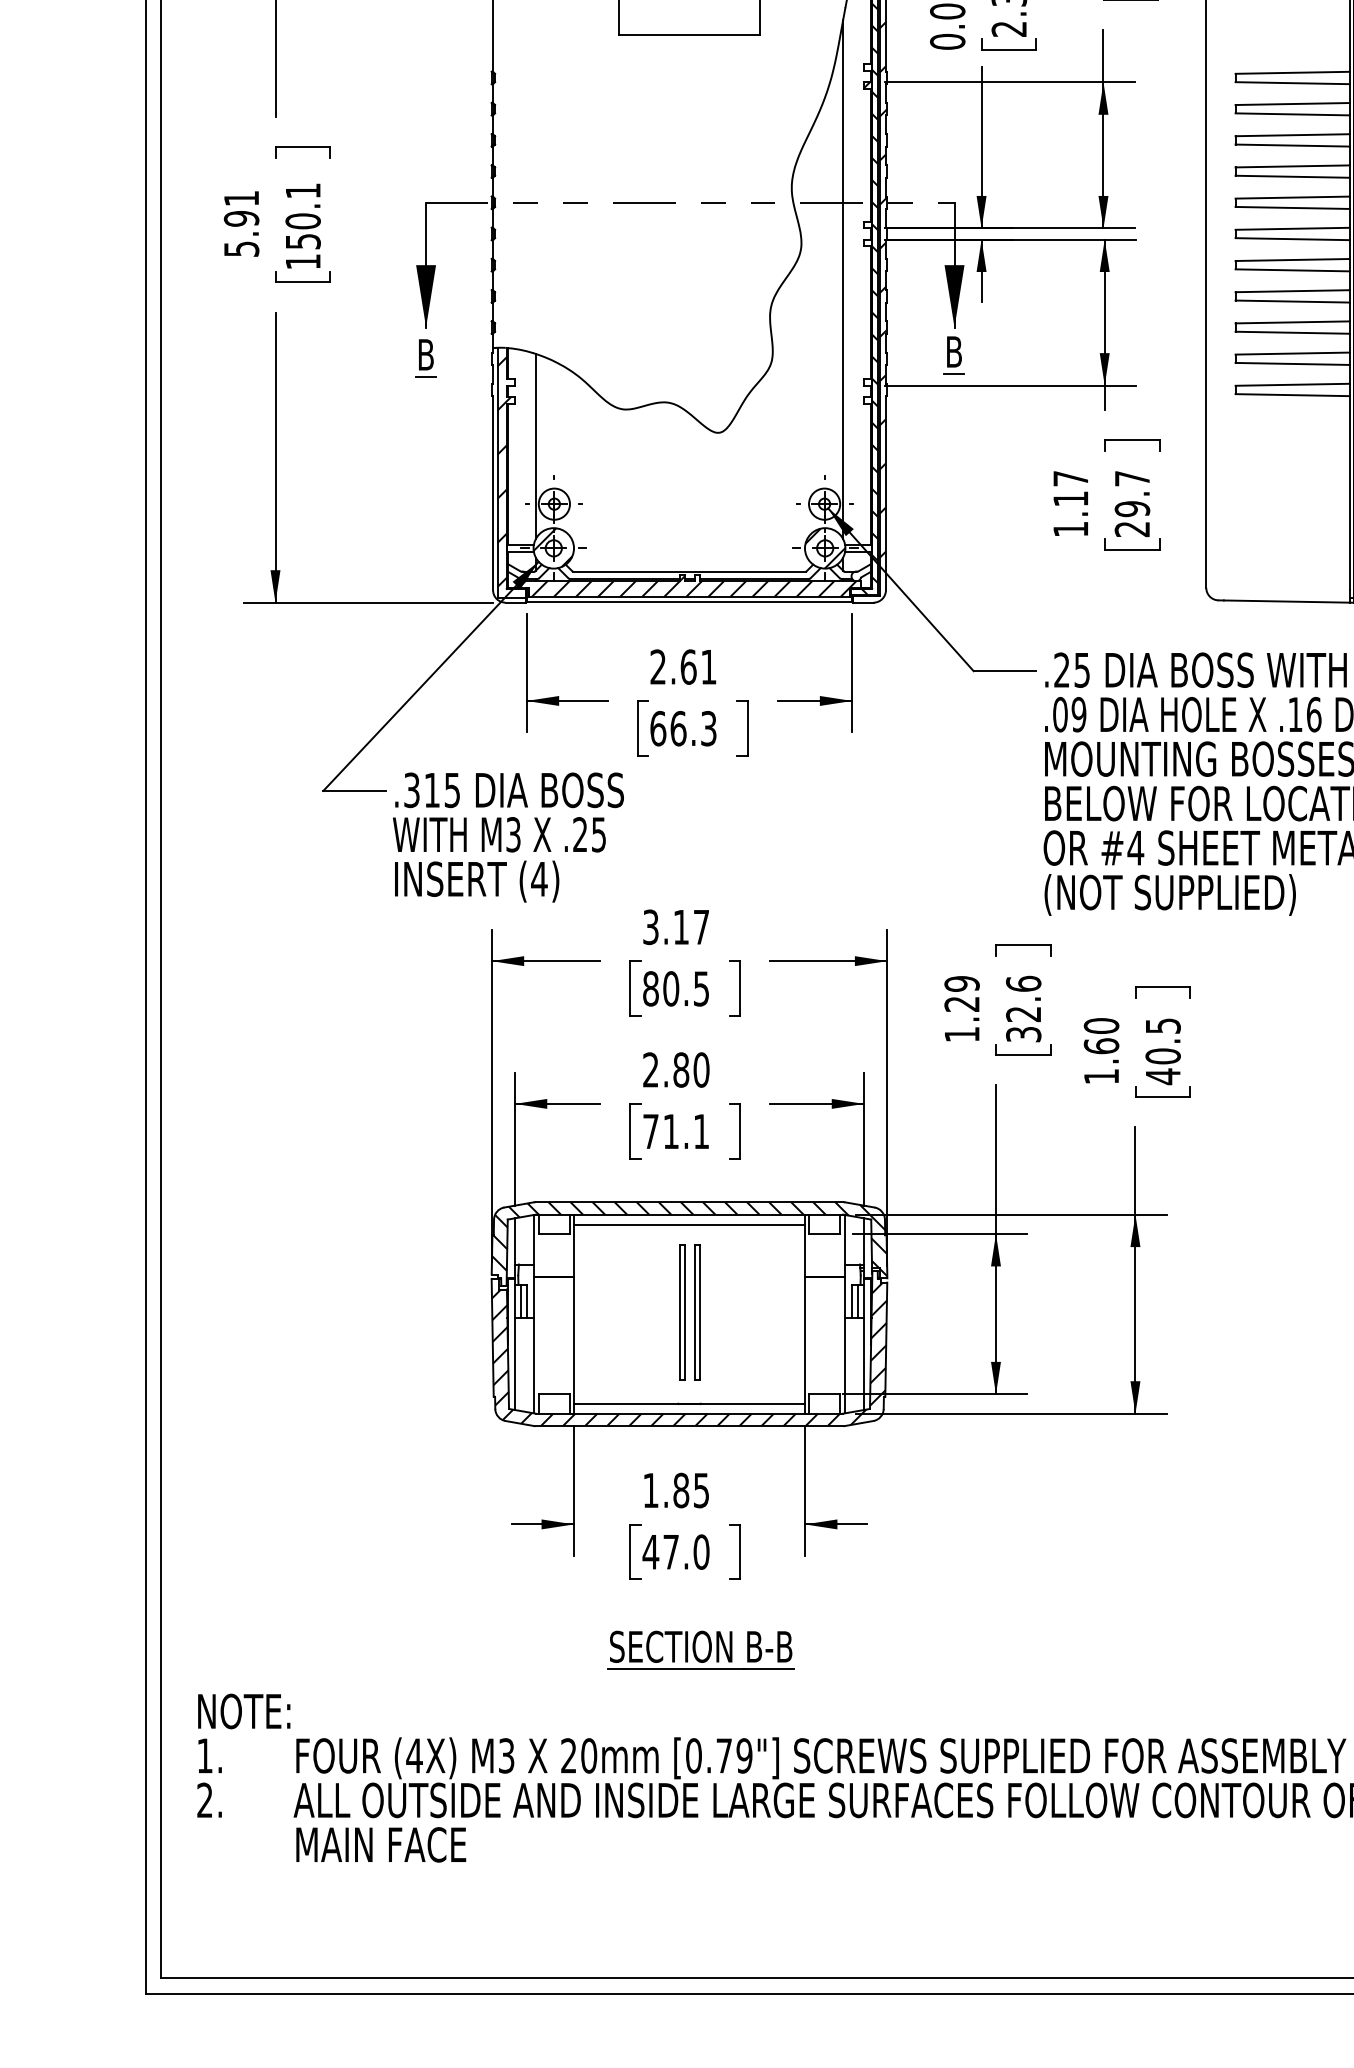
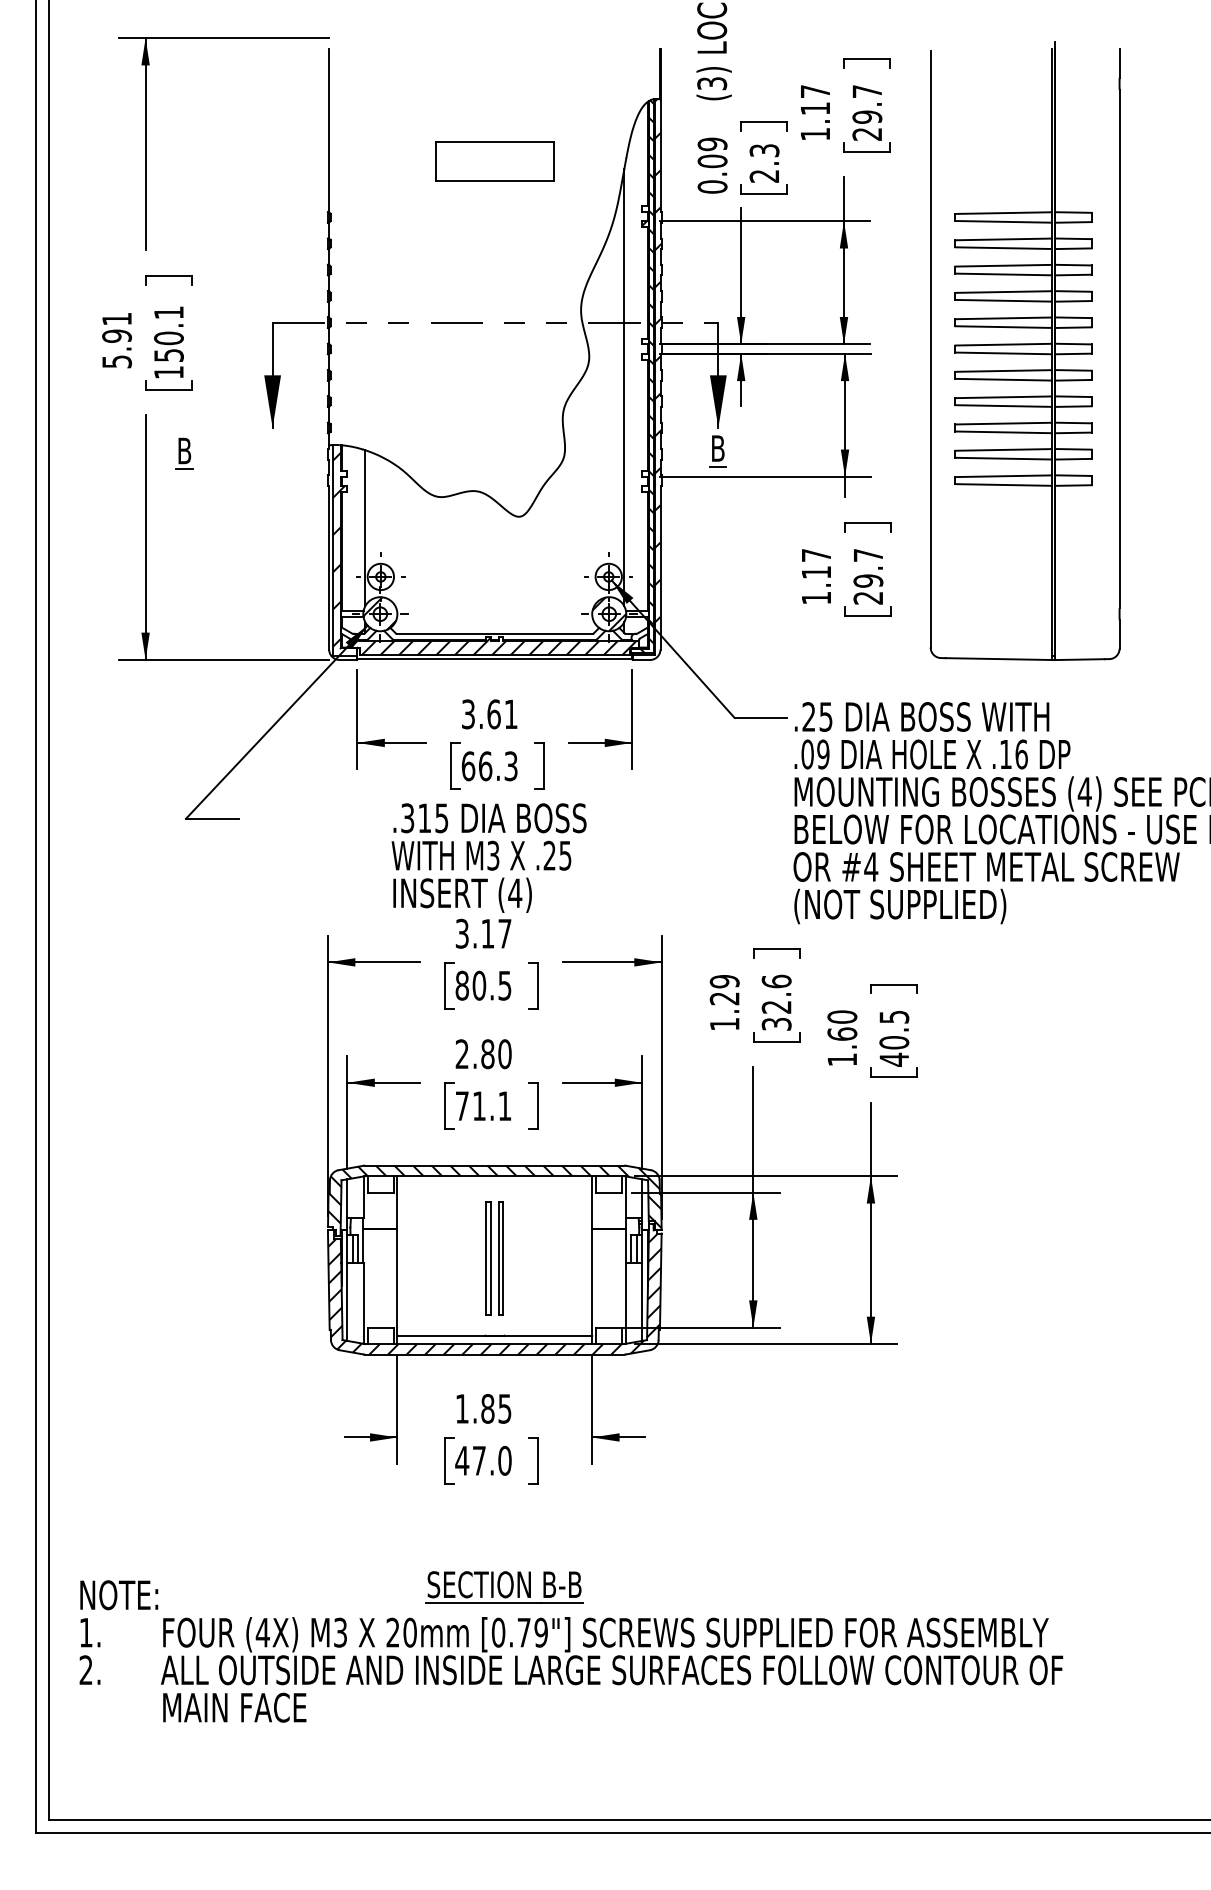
part: (425, 357) -> (184, 453), moved
text: (658, 667) -> (468, 714), 2.61 -> 3.61
text: (507, 836) -> (488, 857), moved
line: (689, 1224) -> (494, 1184), removed
part: (700, 1650) -> (504, 1587), moved

